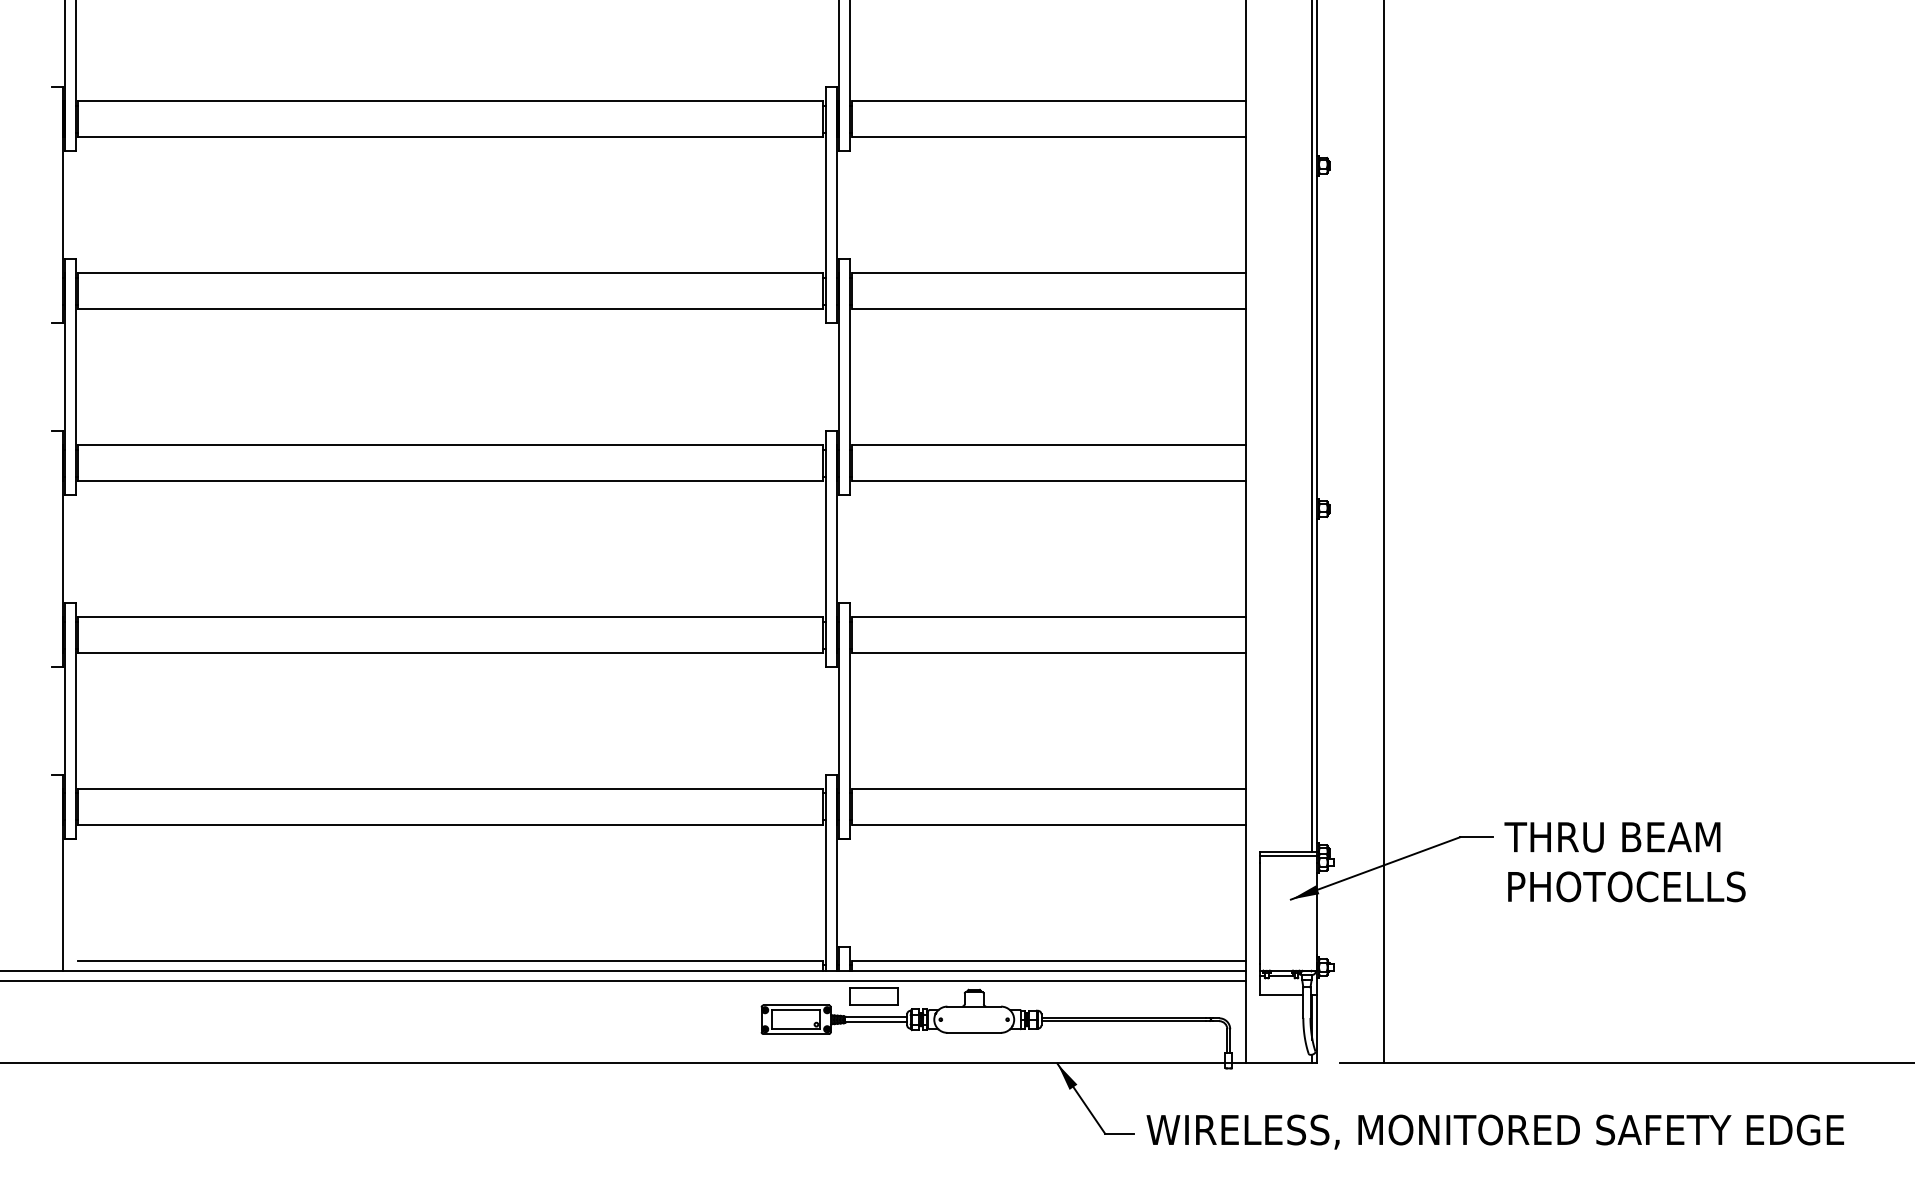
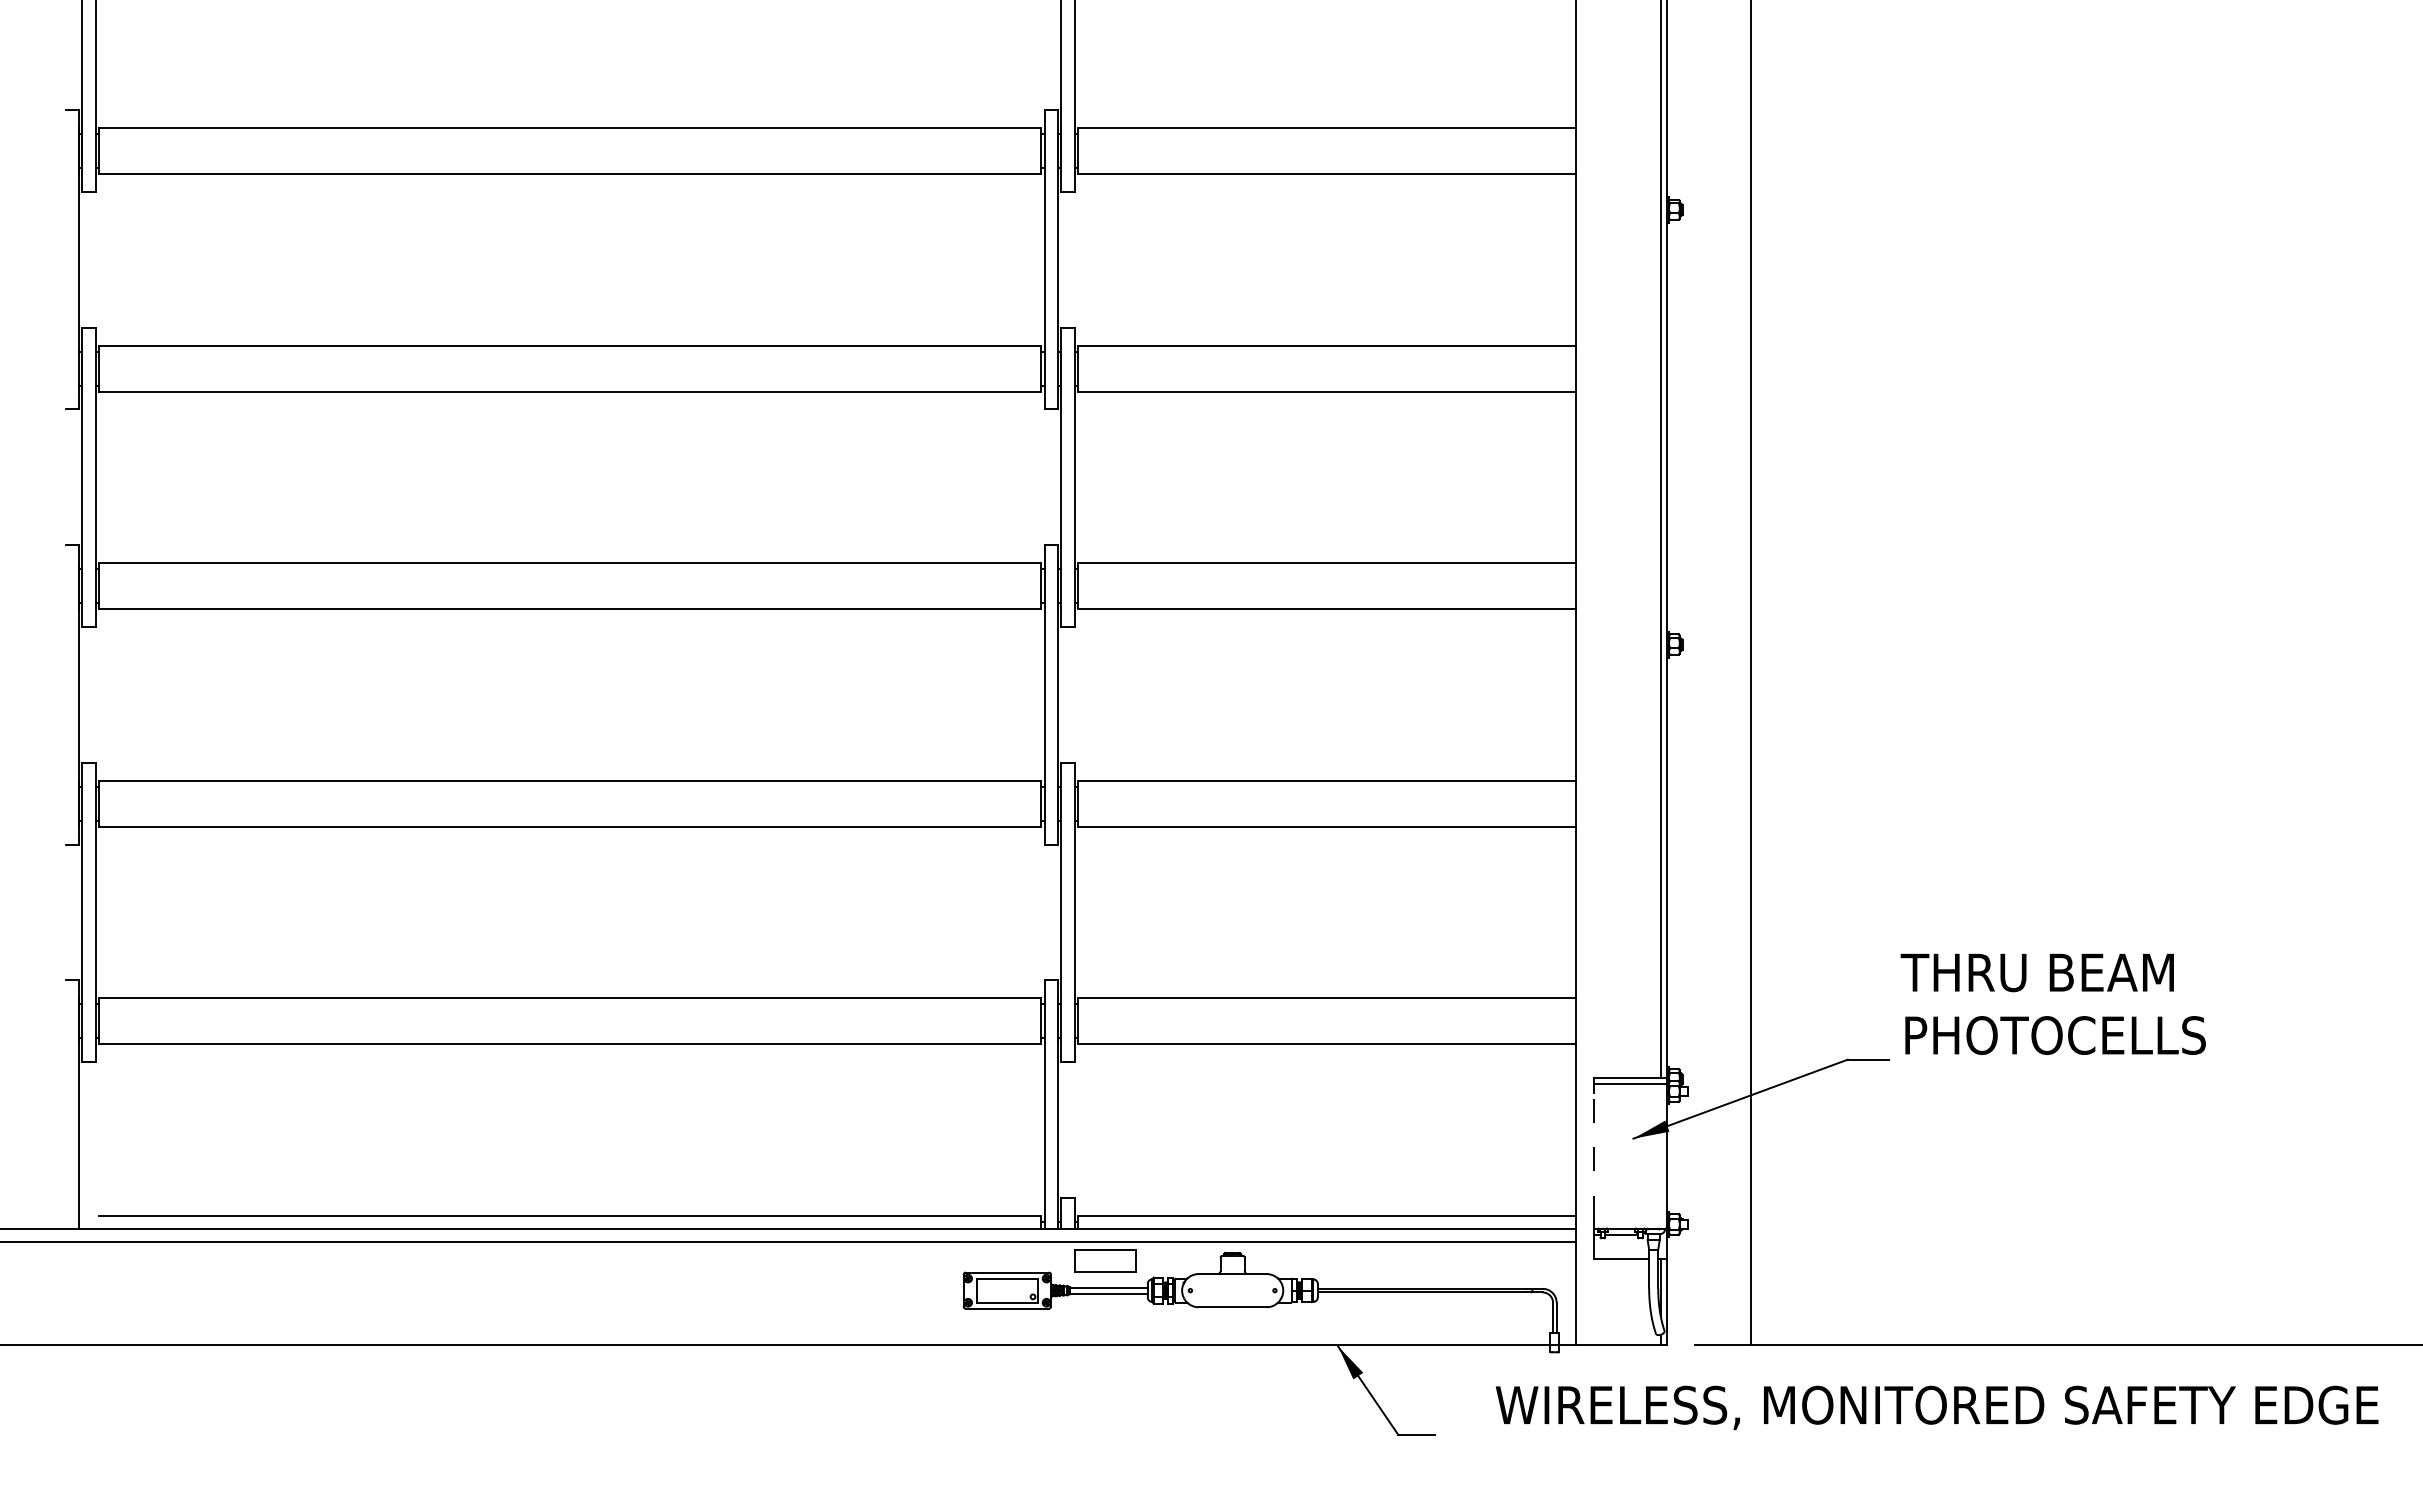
text: (1624, 861) -> (2052, 1003), moved
line: (1260, 912) -> (1594, 1155), solid -> dashed
text: (1494, 1131) -> (1936, 1407), moved

